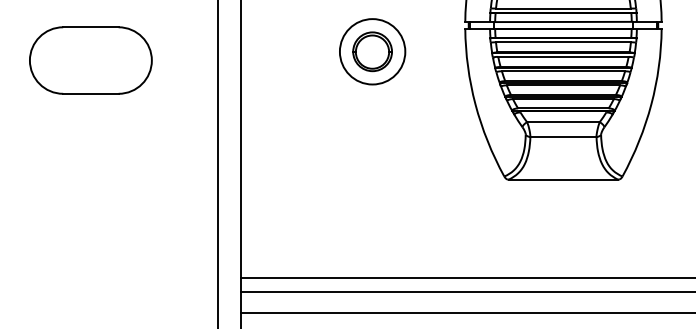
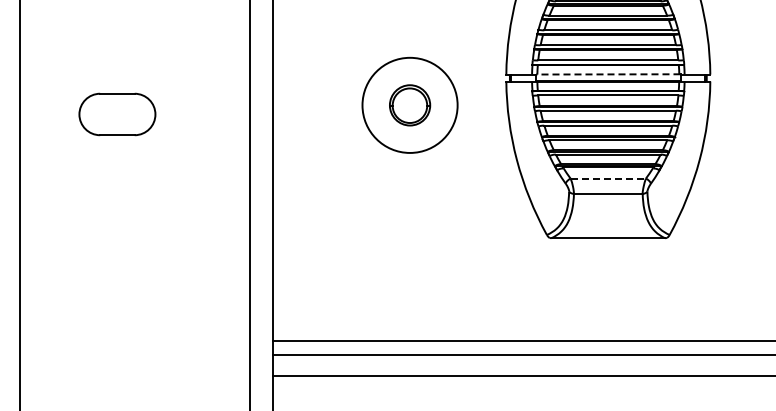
line: (562, 22) -> (607, 74), solid -> dashed
circle: (373, 51) -> (410, 105), size x1.4
part: (90, 60) -> (117, 114), size x0.6
line: (563, 122) -> (608, 178), solid -> dashed

